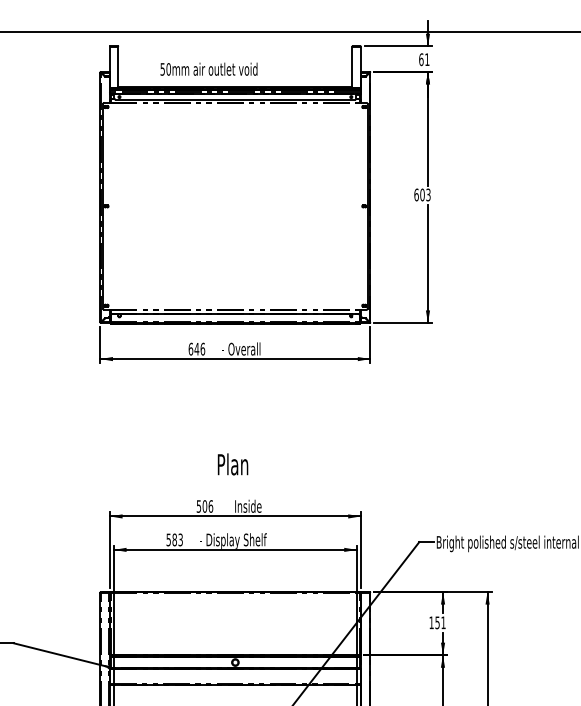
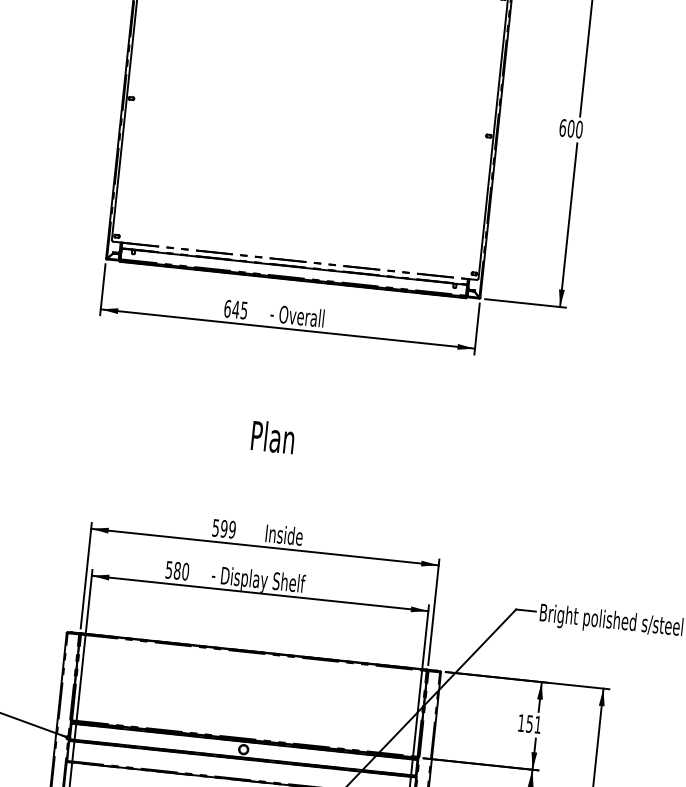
text: (428, 194) -> (579, 129), 603 -> 600
text: (202, 348) -> (243, 309), 646 -> 645
text: (232, 464) -> (272, 437), moved
text: (207, 506) -> (227, 529), 506 -> 599
text: (180, 539) -> (185, 571), 583 -> 580

